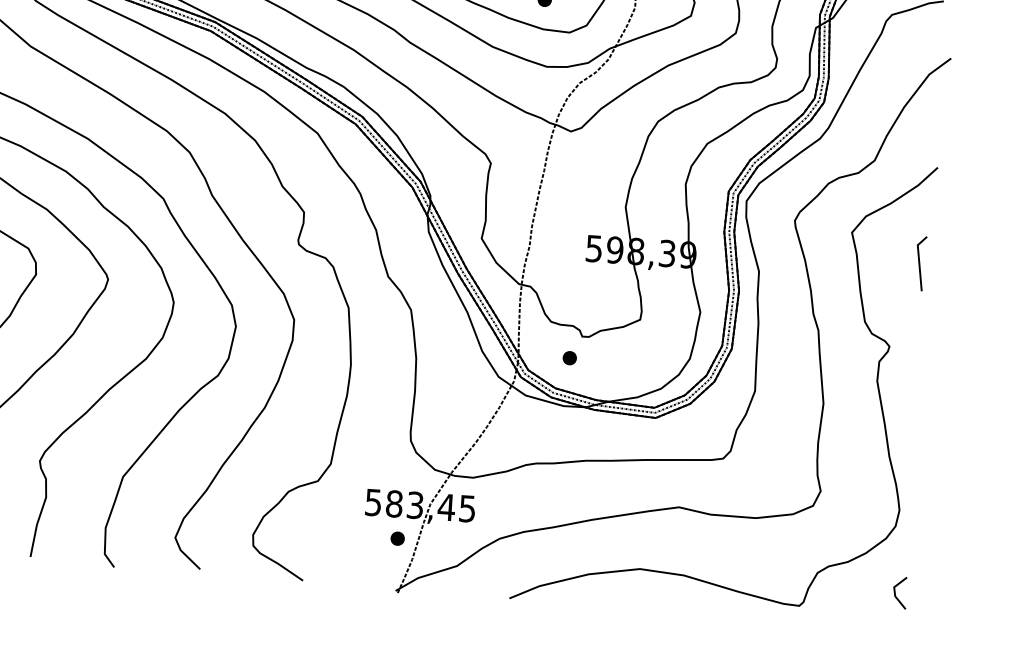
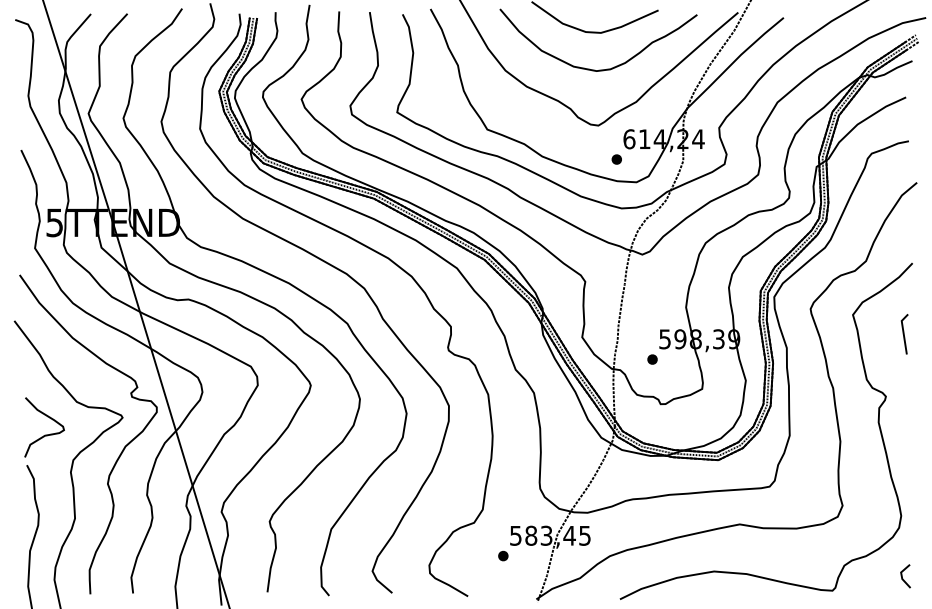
part: (569, 358) -> (652, 359), moved
part: (397, 537) -> (503, 555), moved

